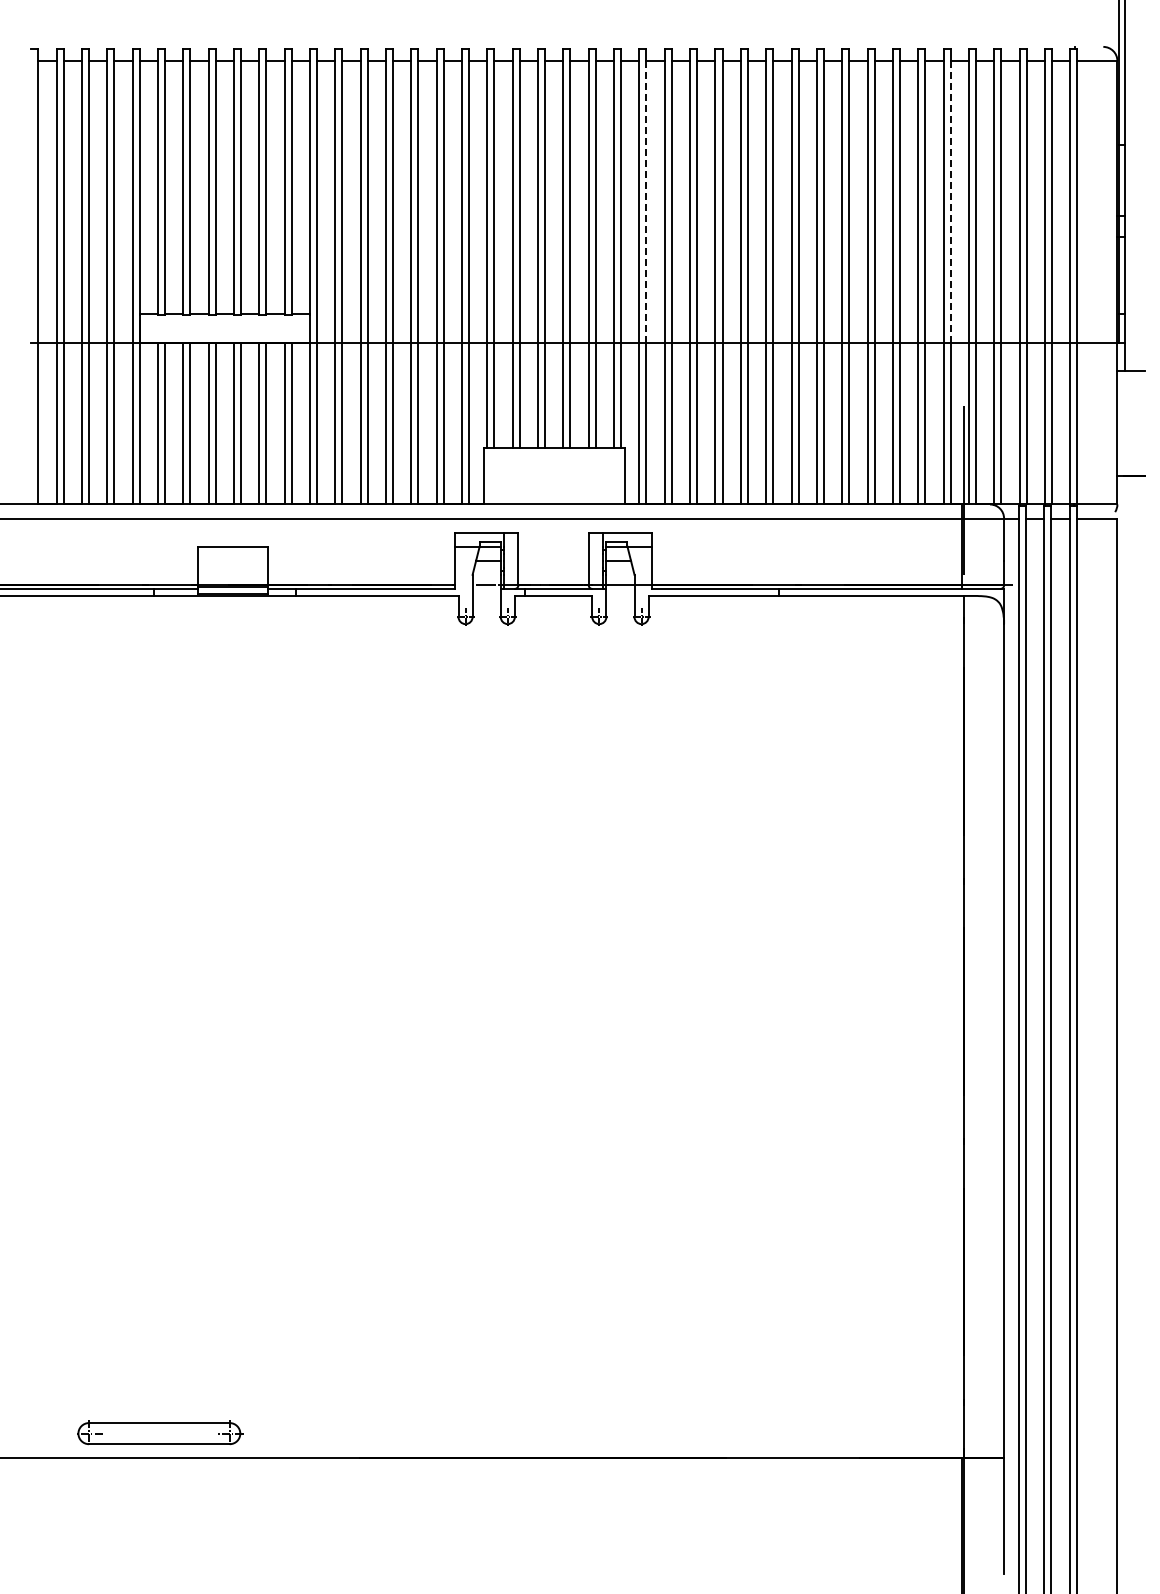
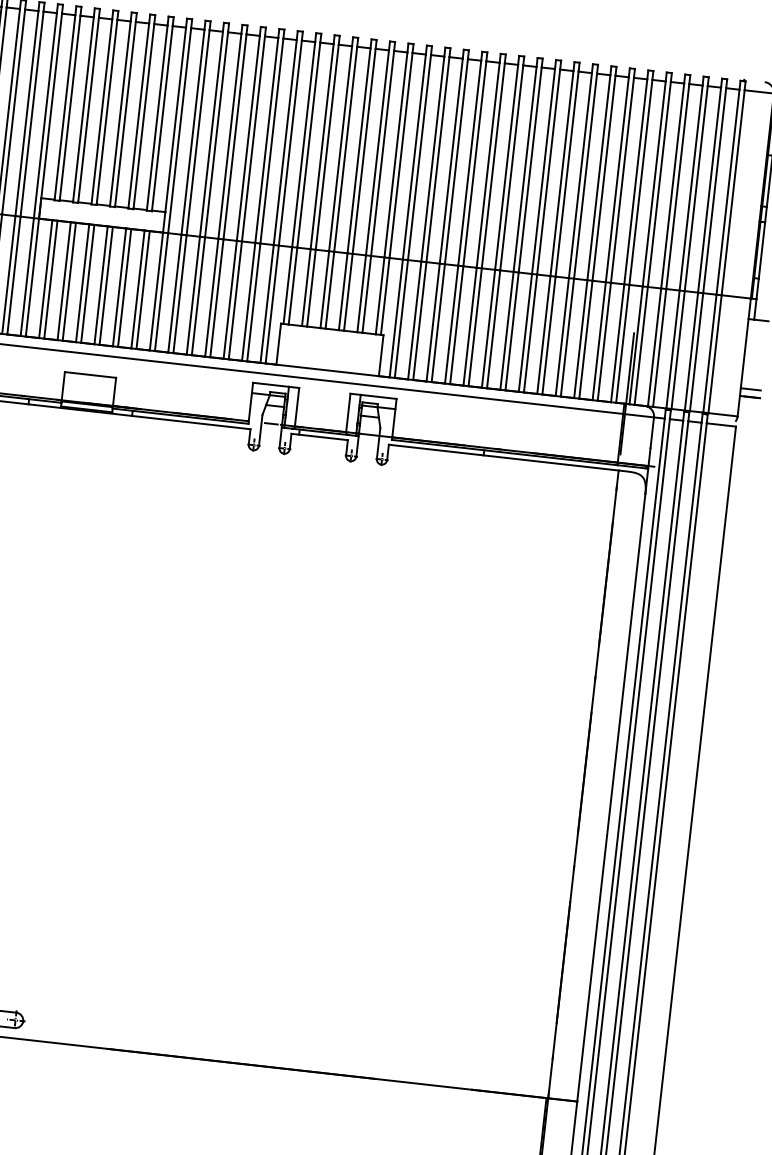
line: (646, 201) -> (419, 157), dashed -> solid
line: (950, 201) -> (640, 182), dashed -> solid
line: (1130, 465) -> (750, 389), added

